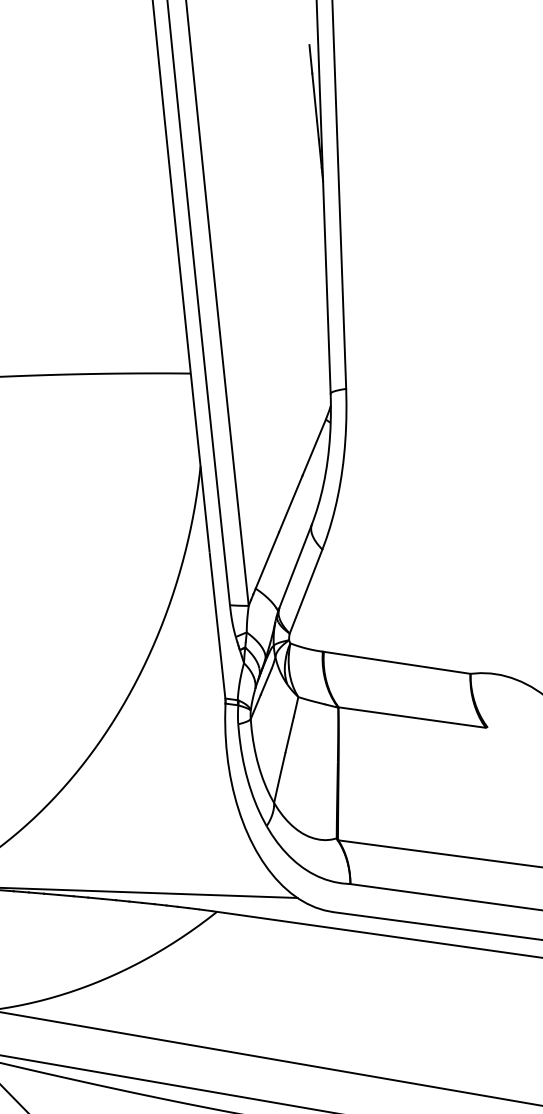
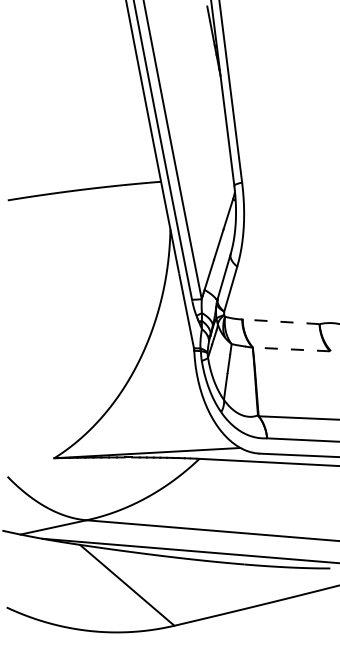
line: (396, 662) -> (280, 321), solid -> dashed
line: (412, 717) -> (291, 349), solid -> dashed

